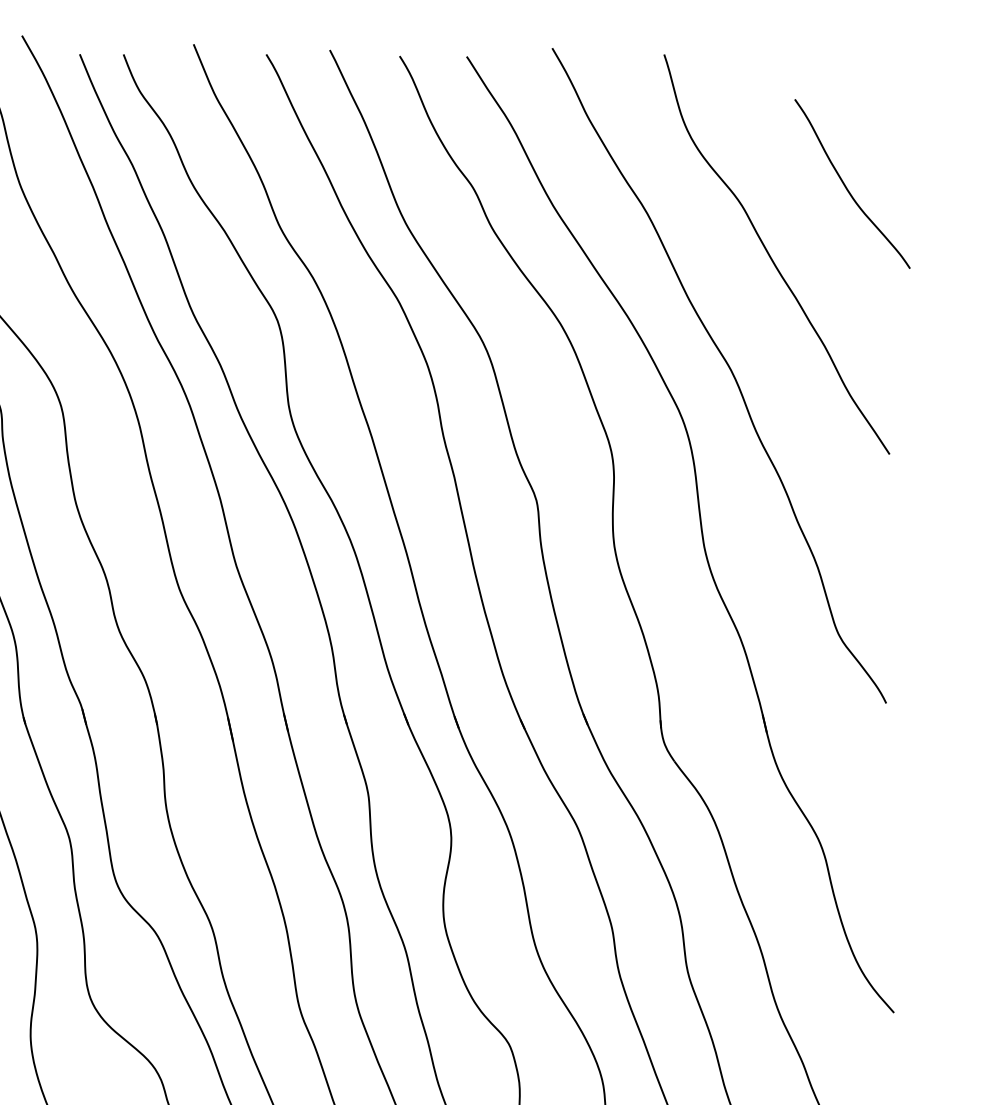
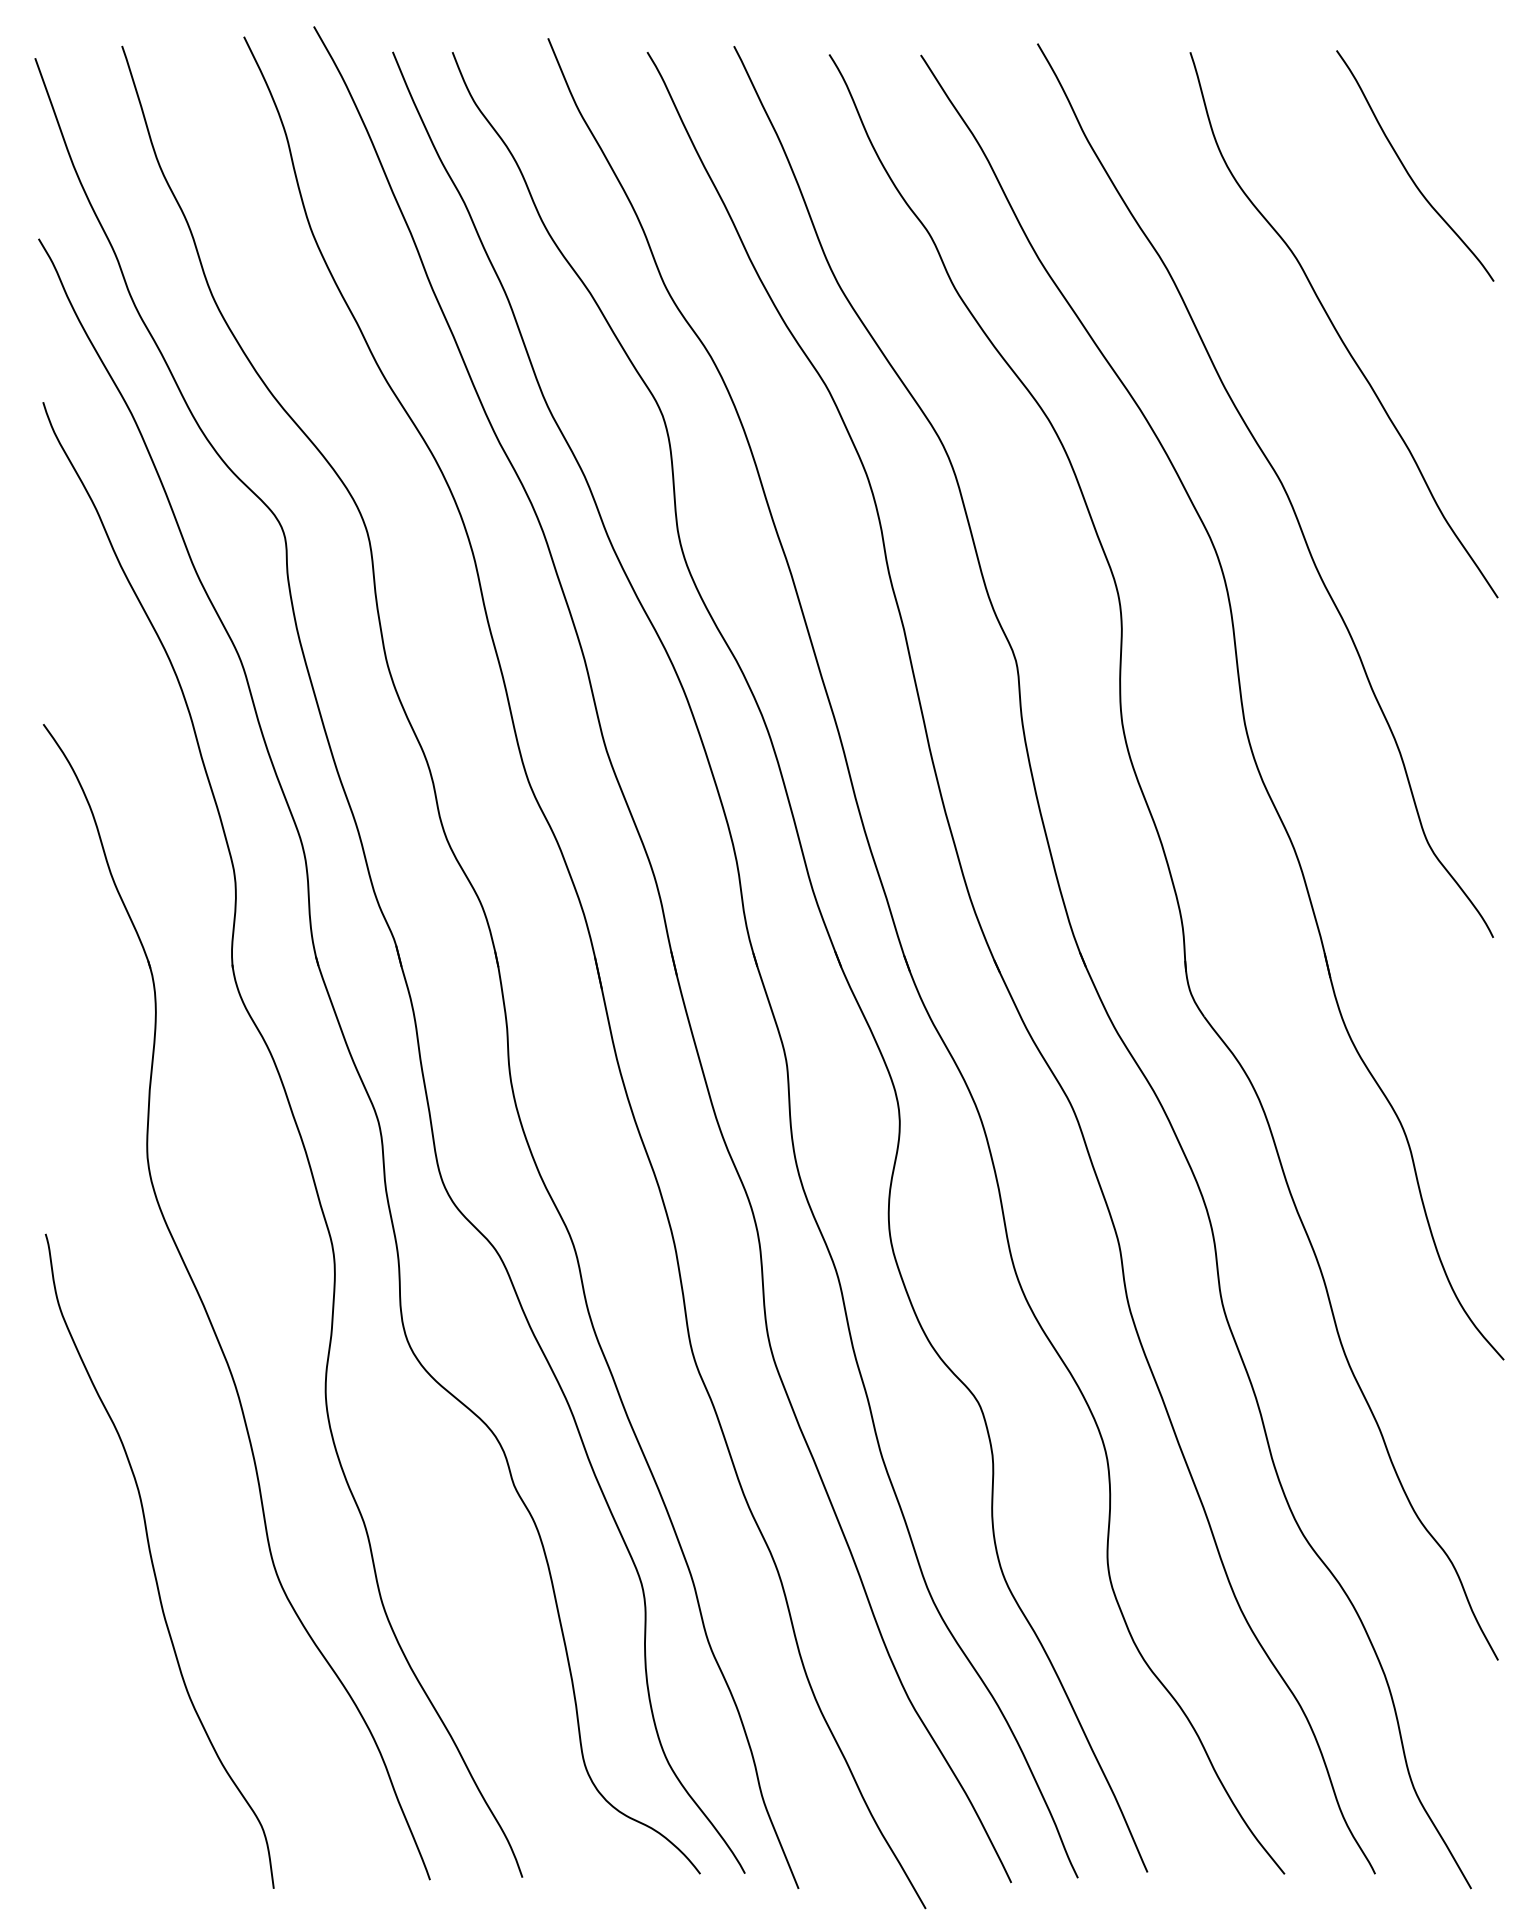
curve: (846, 187) -> (1407, 170), moved

